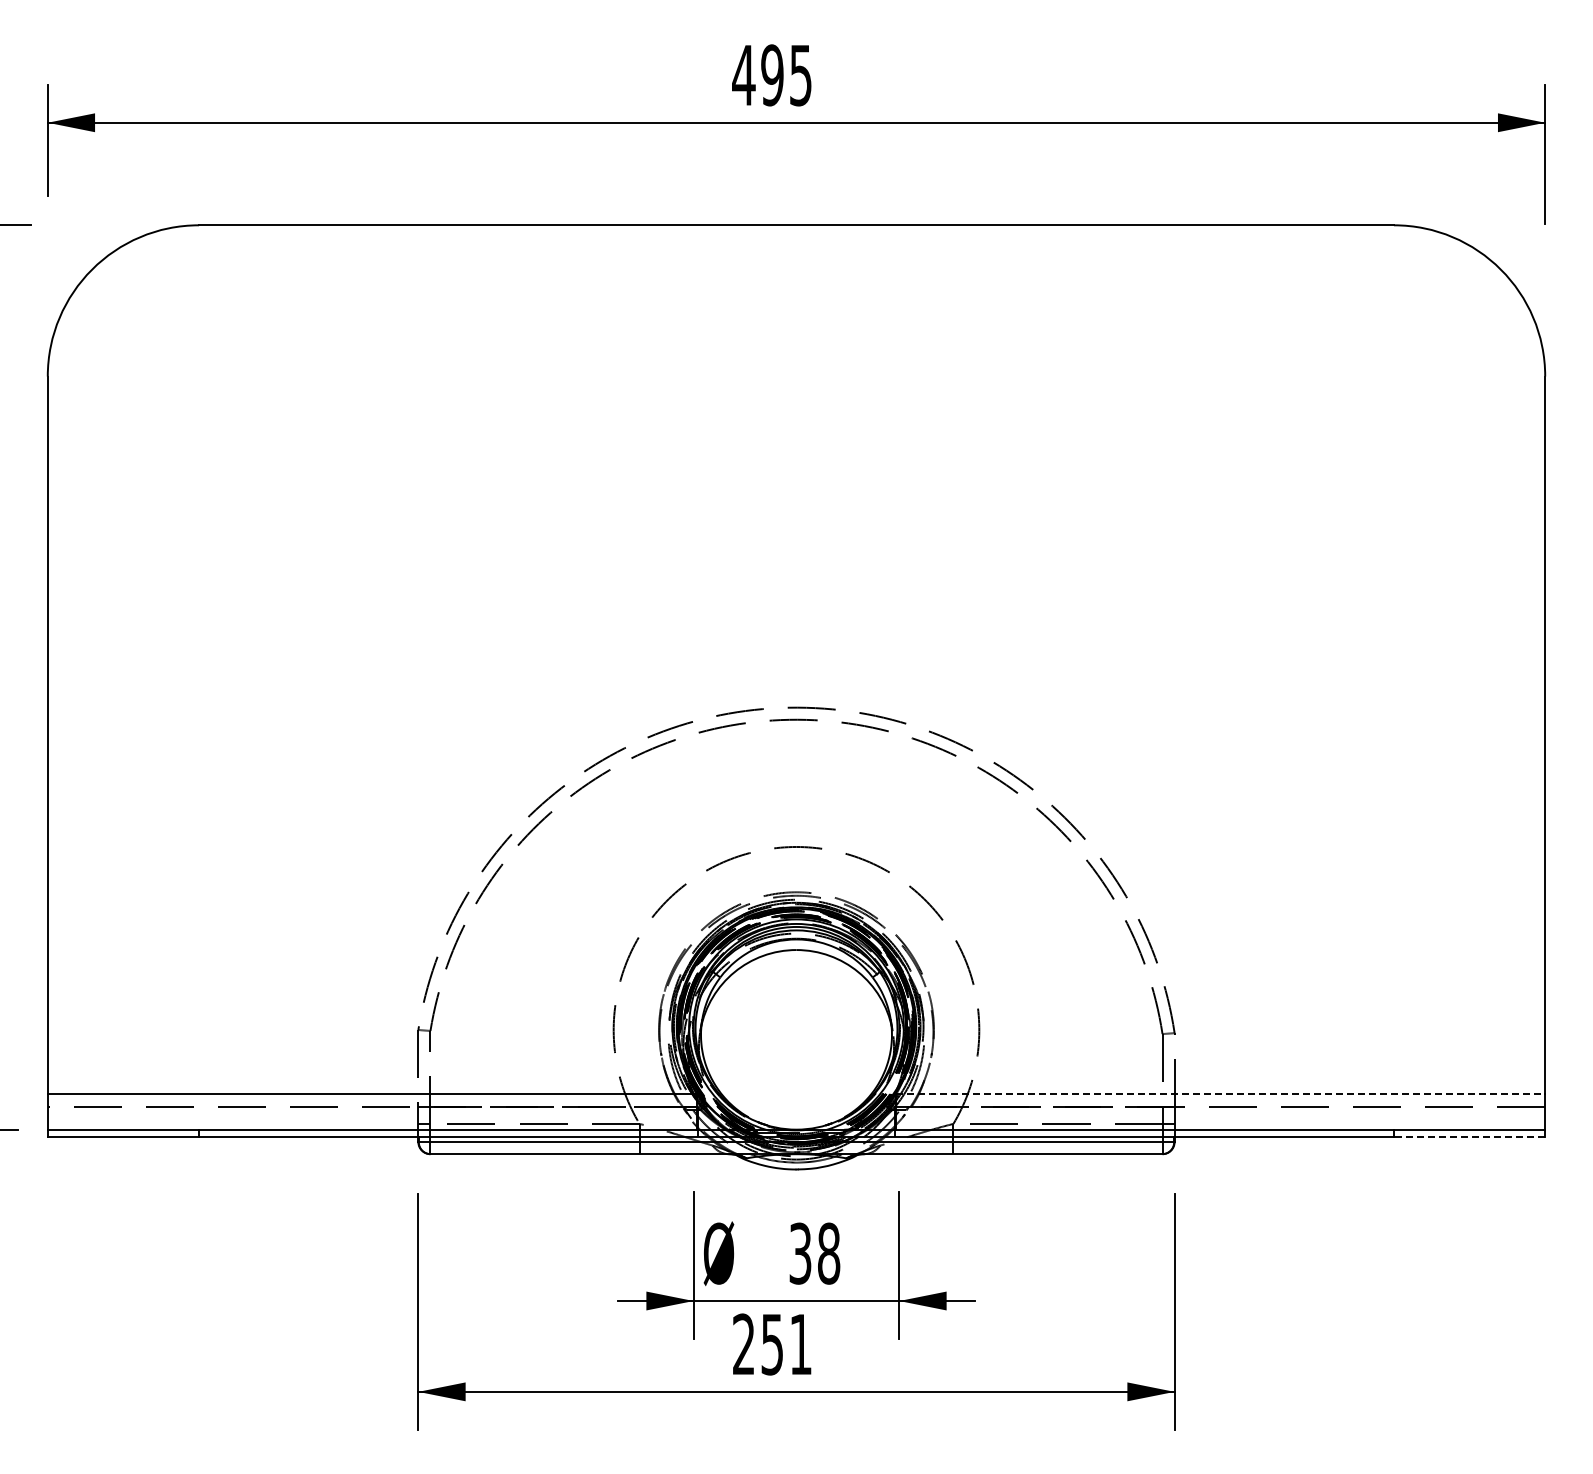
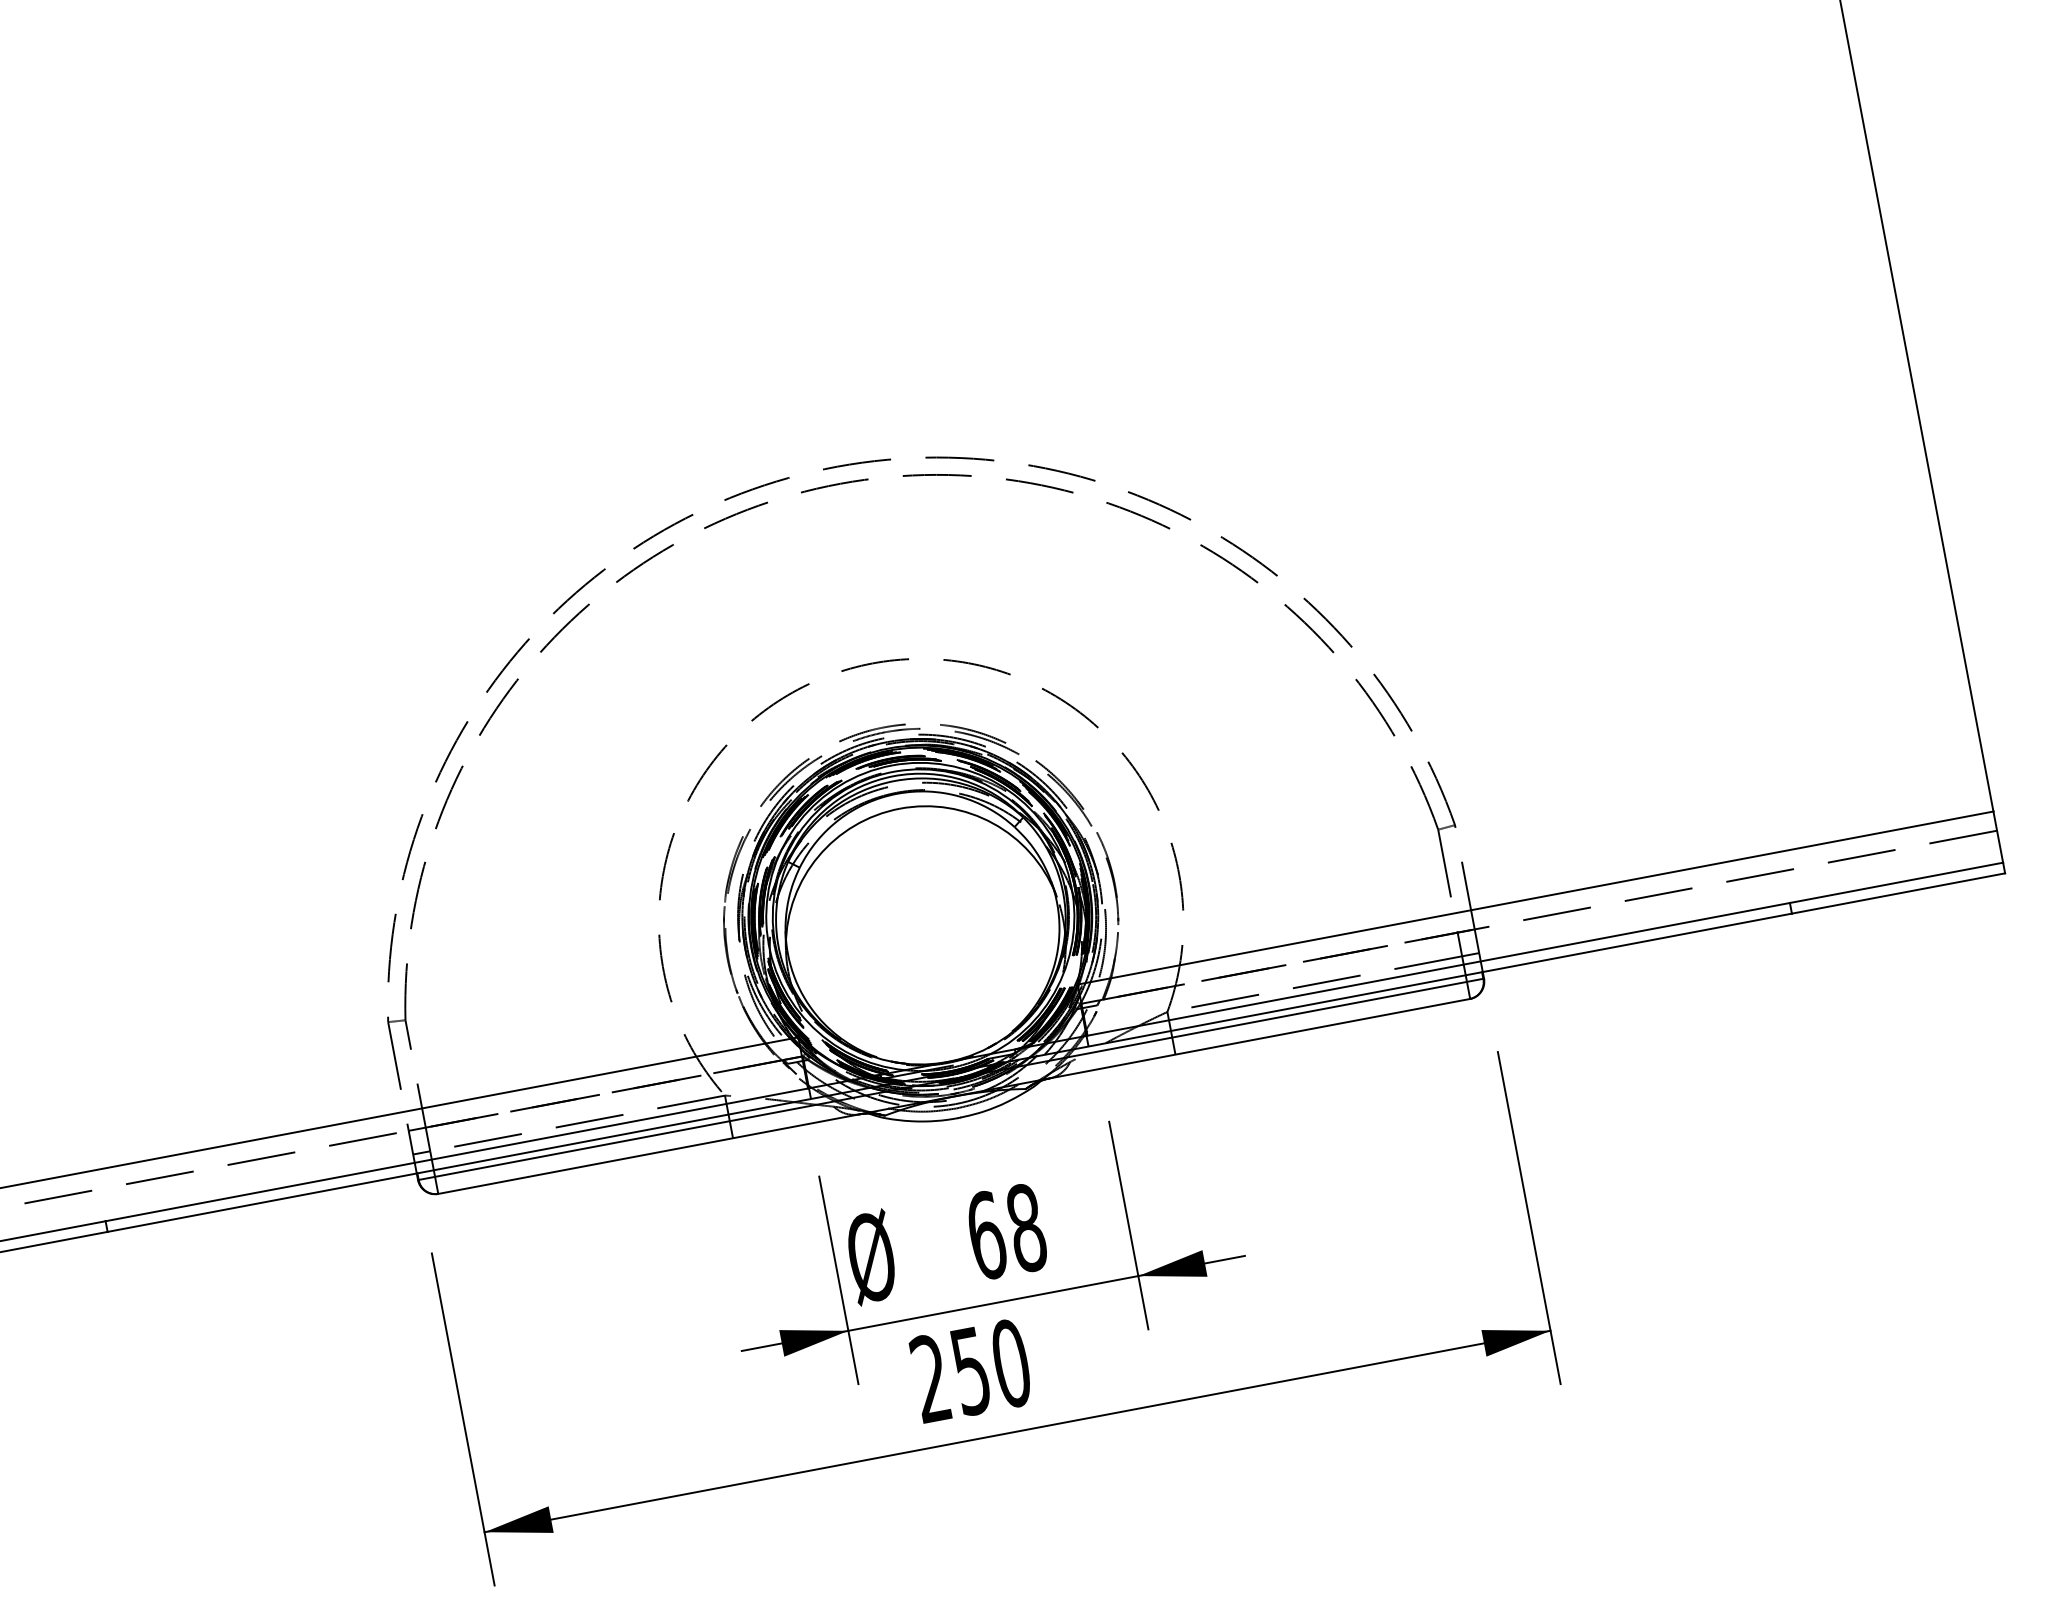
line: (1220, 1093) -> (1535, 898), dashed -> solid
line: (1469, 1137) -> (1898, 893), dashed -> solid
text: (800, 1253) -> (986, 1235), 38 -> 68
text: (800, 1344) -> (1010, 1363), 251 -> 250

